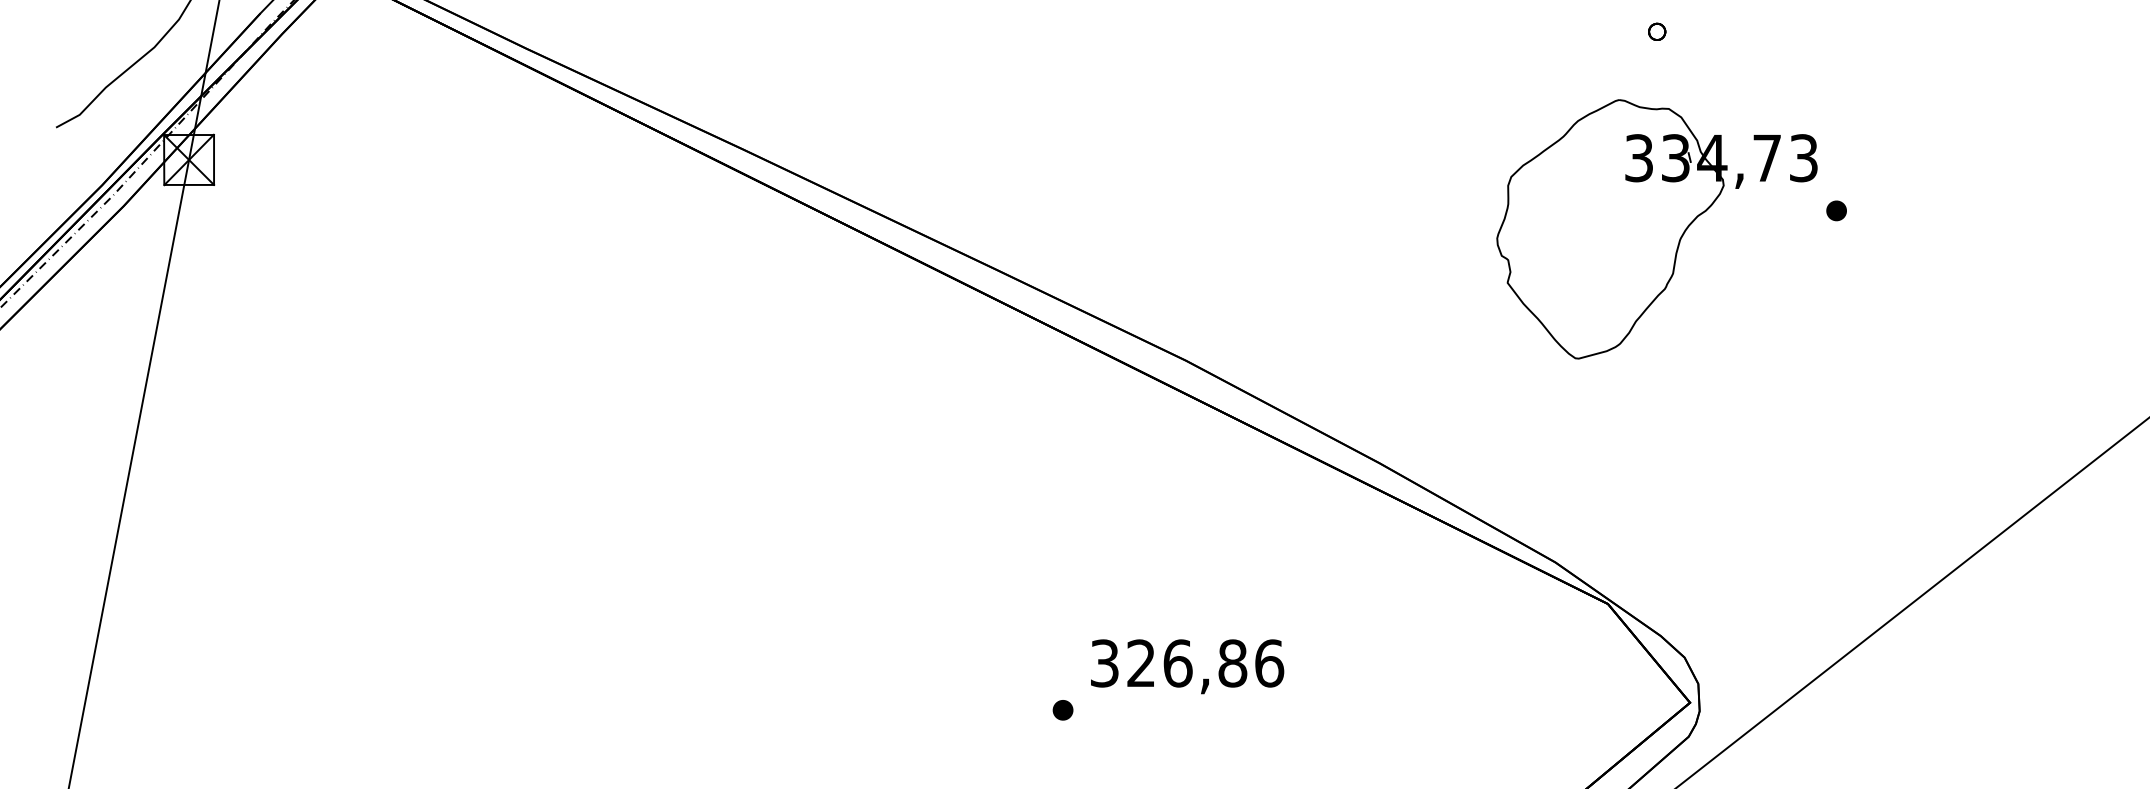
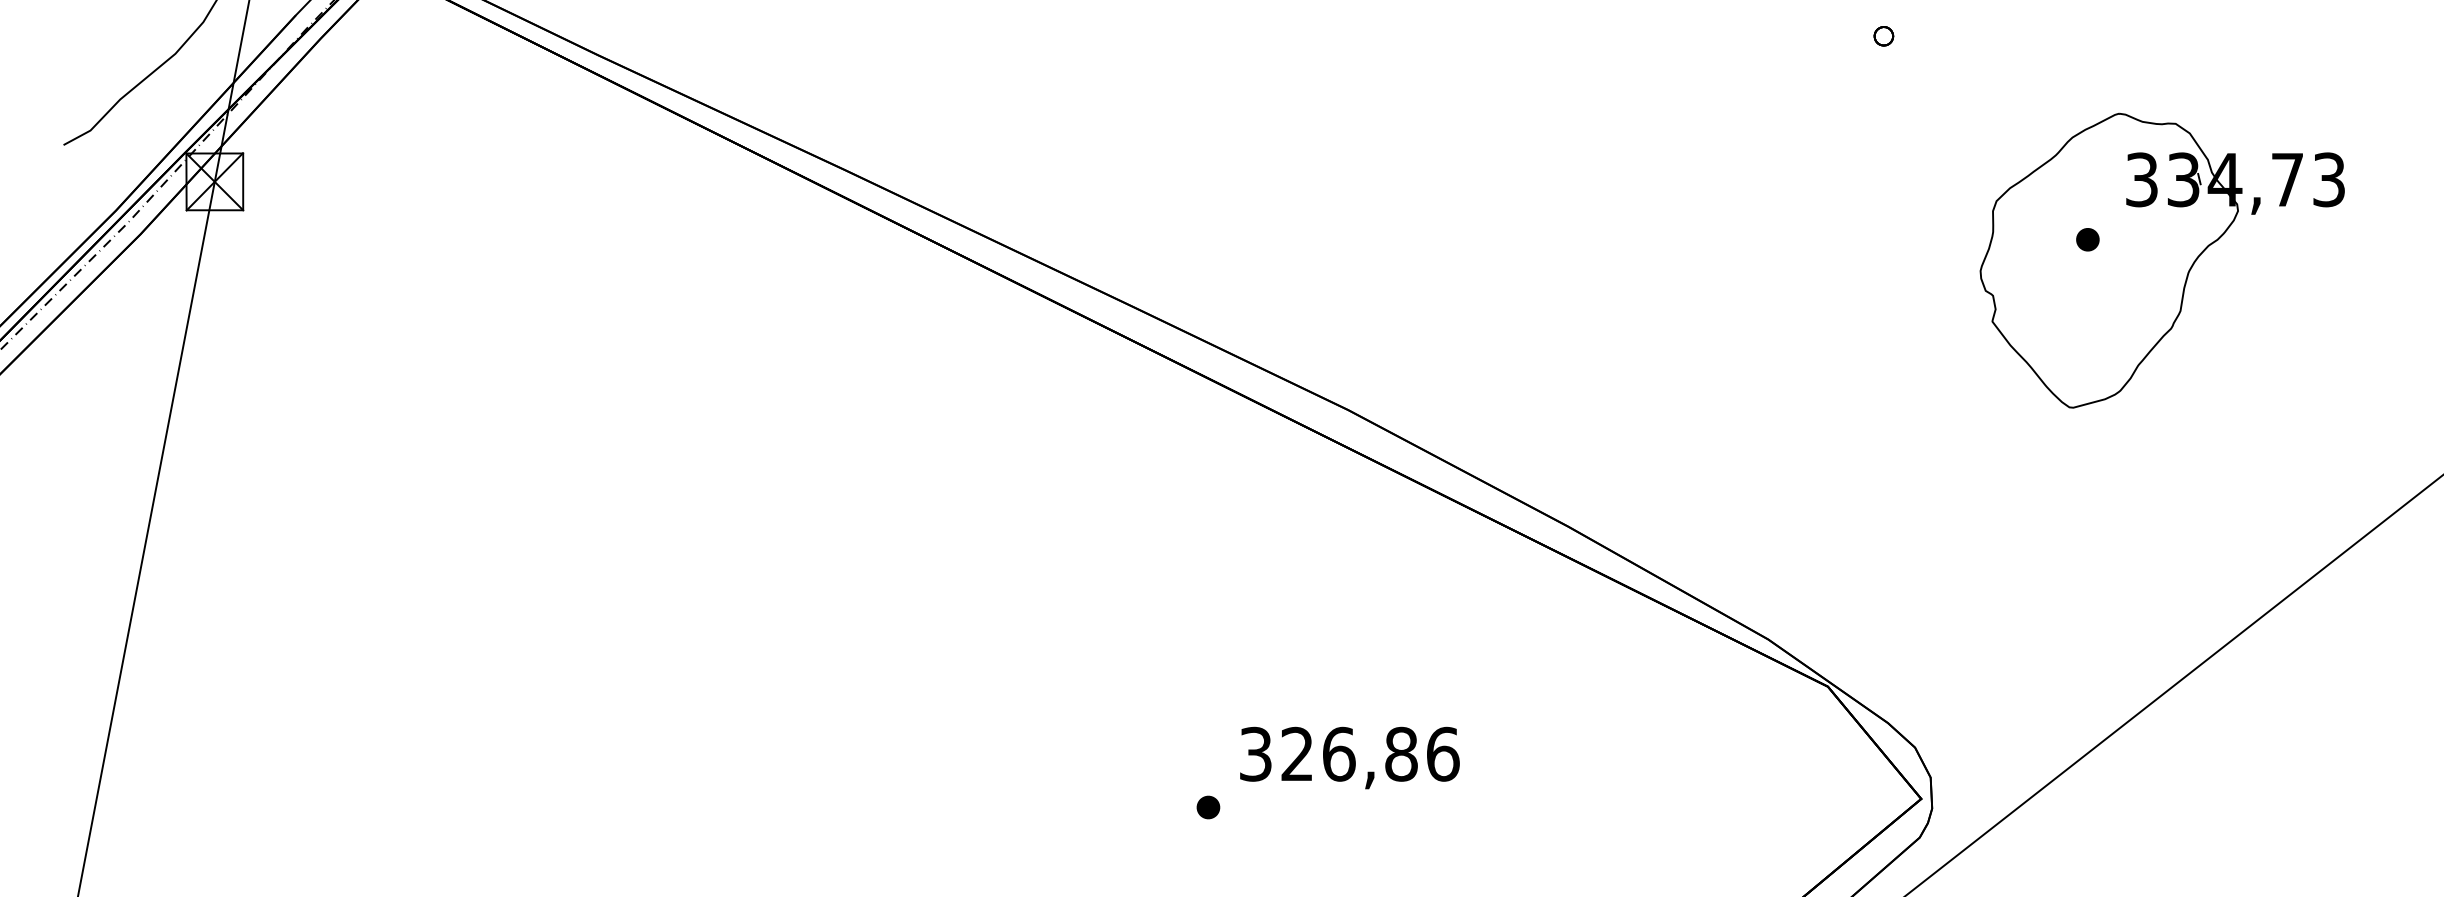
part: (1656, 229) -> (2161, 260), moved

